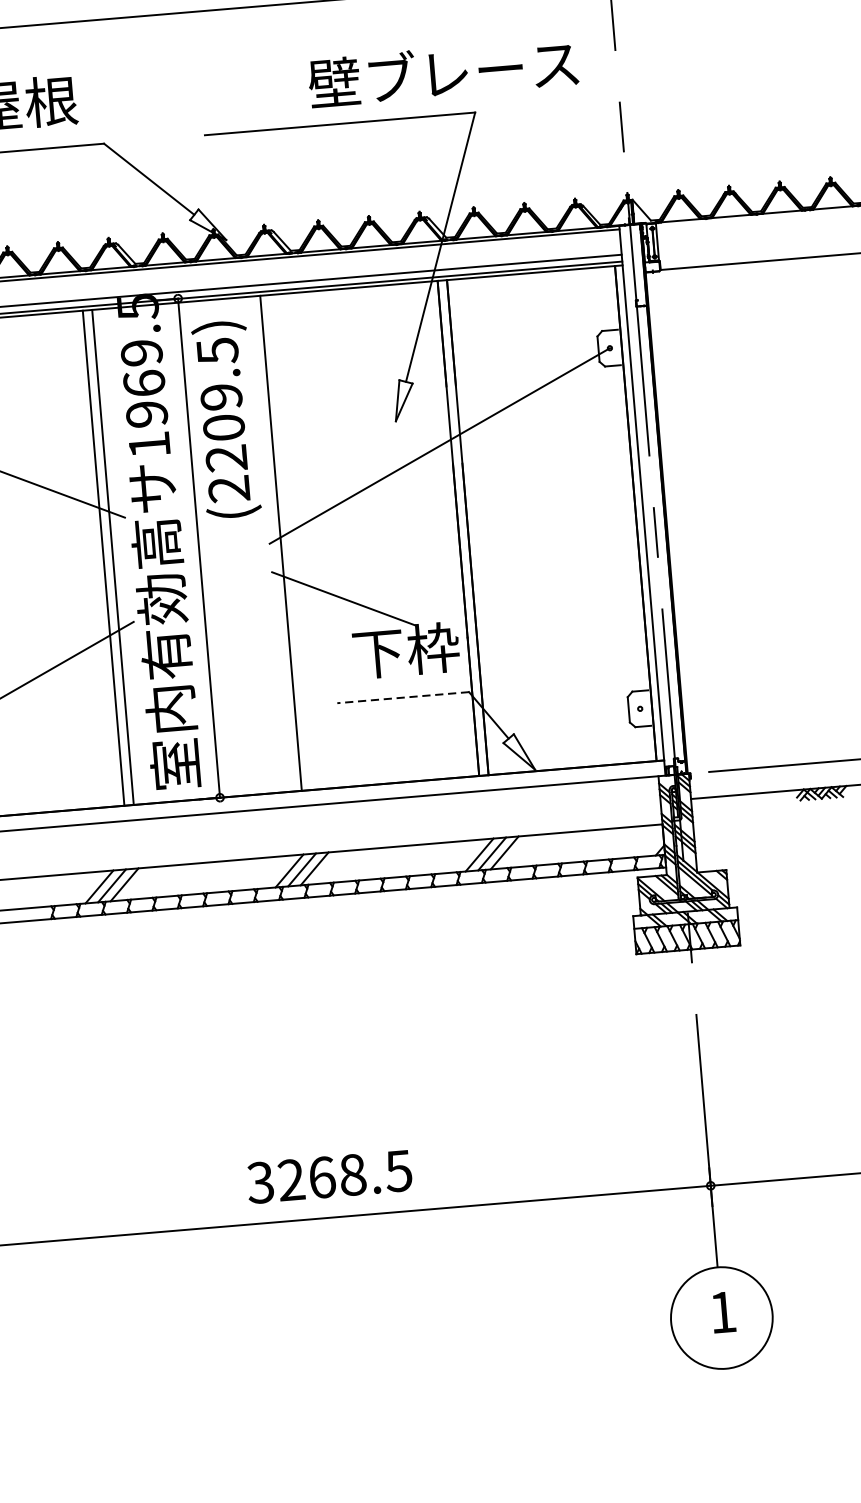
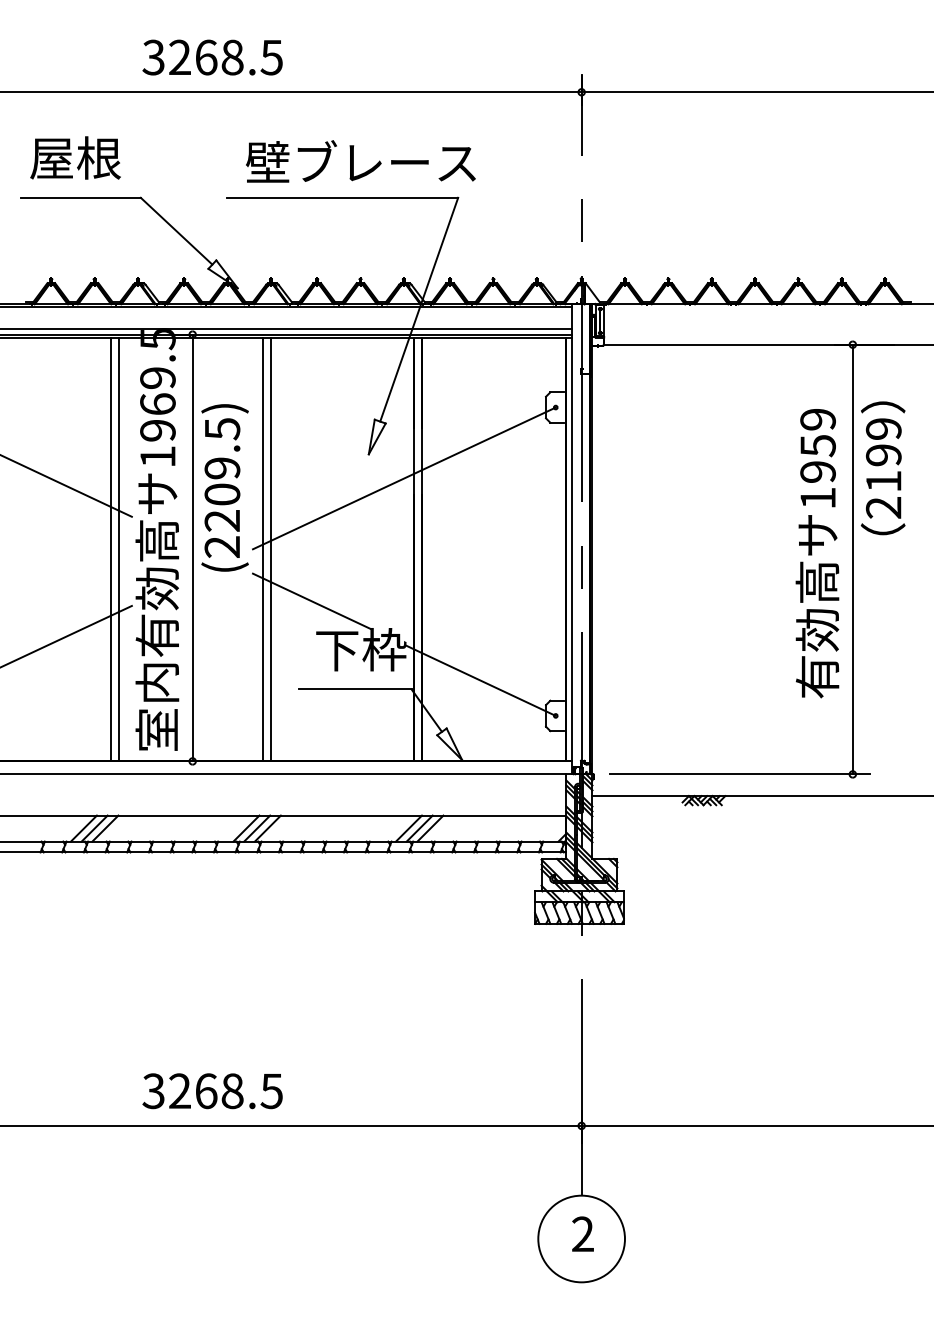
text: (442, 72) -> (360, 161), moved
text: (225, 419) -> (224, 487), moved
line: (290, 542) -> (270, 549), added
line: (548, 674) -> (480, 680), added
line: (402, 697) -> (354, 689), dashed -> solid
text: (329, 1177) -> (212, 1091), moved
text: (722, 1311) -> (582, 1233), 1 -> 2

